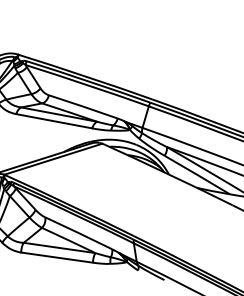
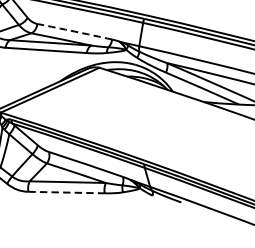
arc: (83, 106) -> (74, 31), solid -> dashed
line: (57, 257) -> (66, 192), solid -> dashed

